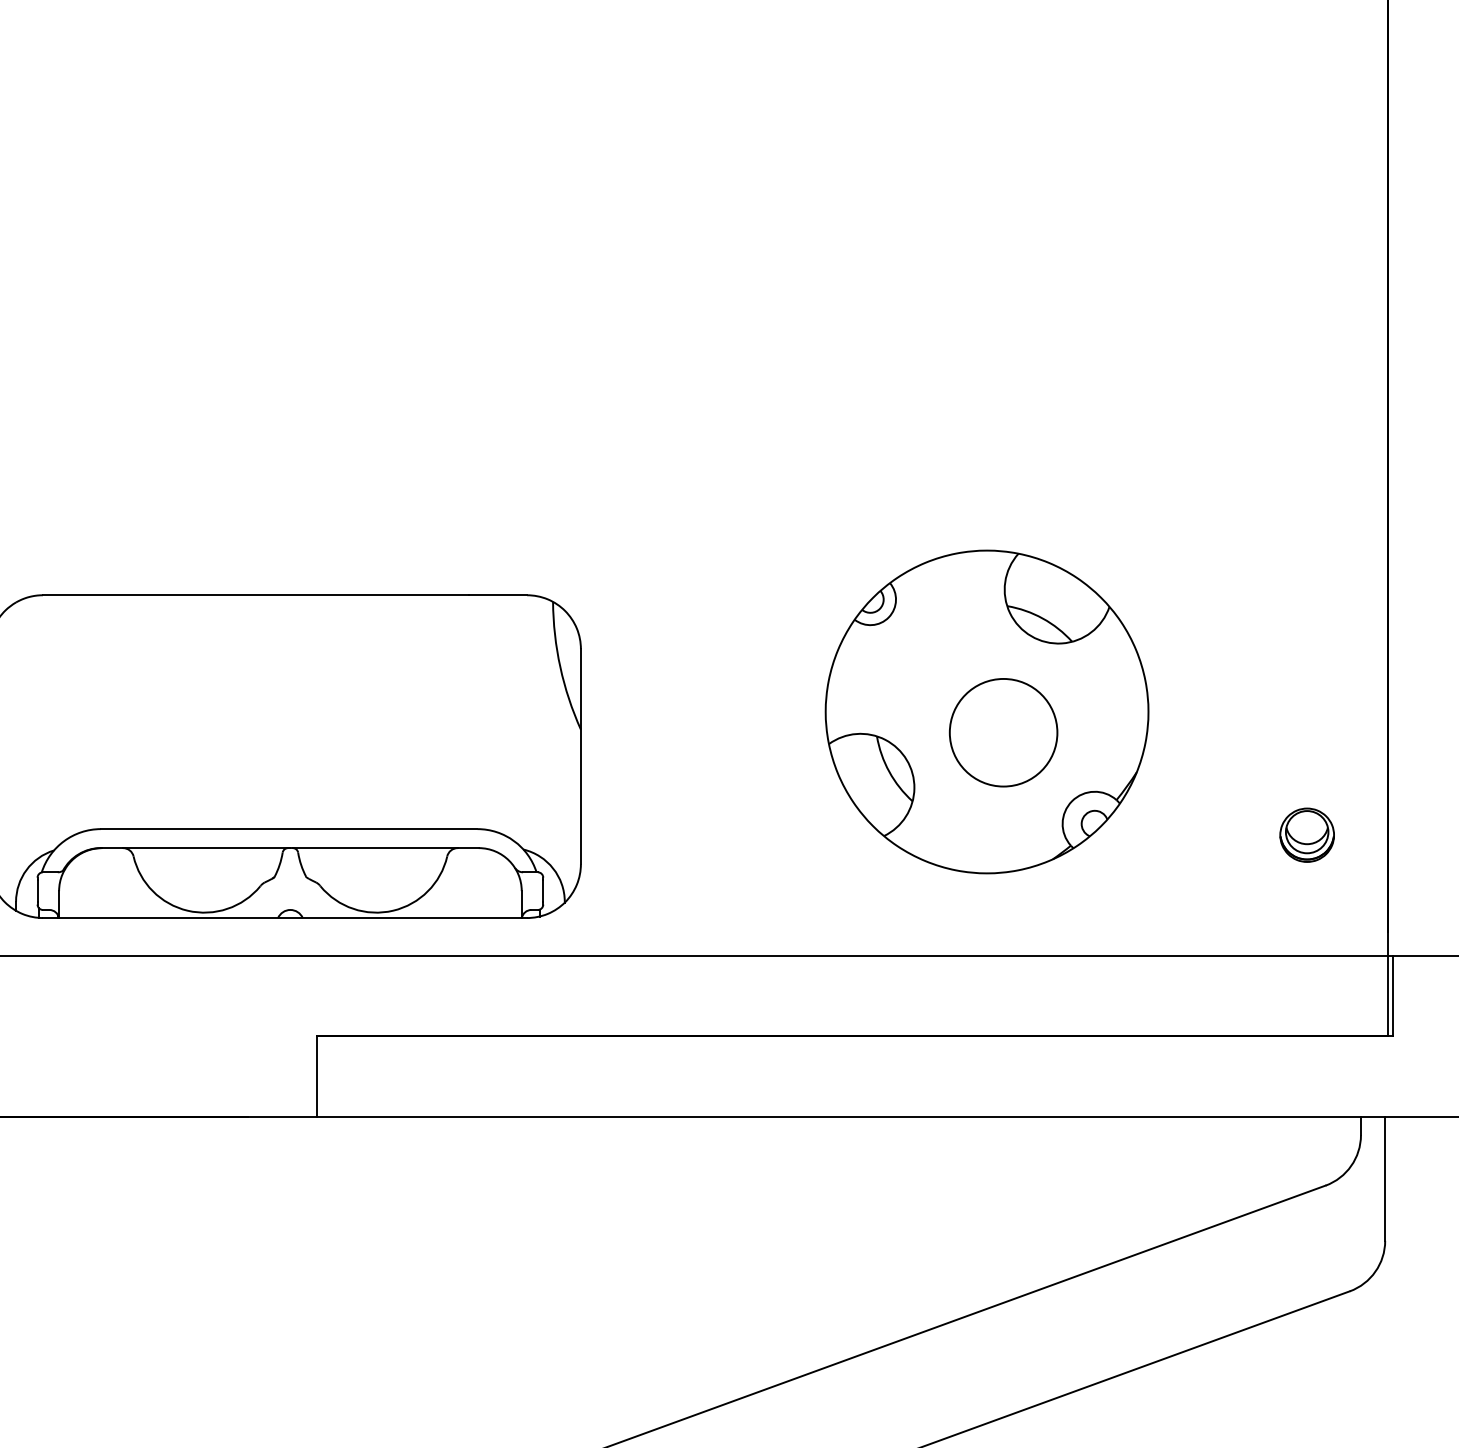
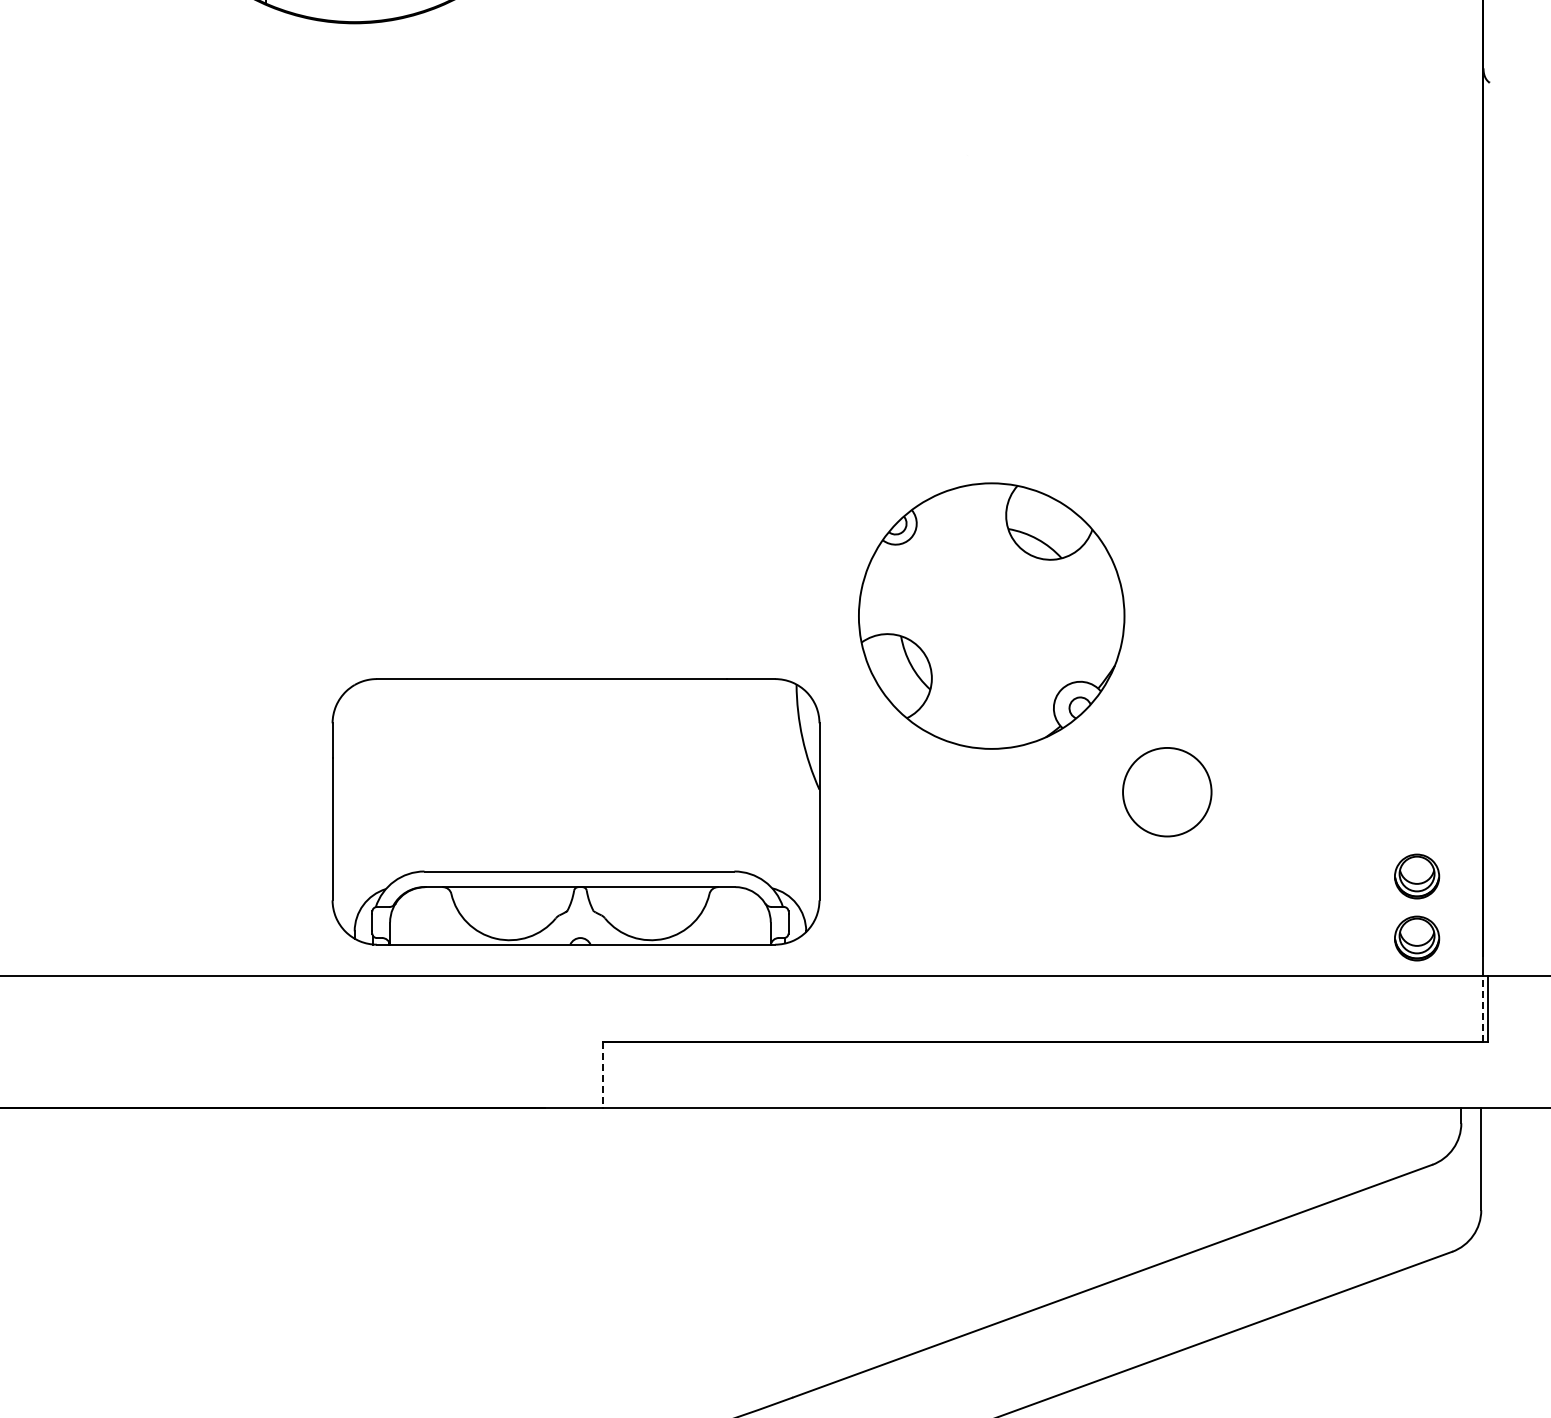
part: (986, 711) -> (991, 615), moved
part: (1307, 910) -> (1417, 938), added
line: (1387, 995) -> (1483, 1008), solid -> dashed
line: (317, 1077) -> (602, 1075), solid -> dashed

